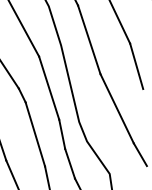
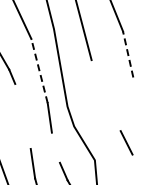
line: (136, 66) -> (128, 54), solid -> dashed
line: (49, 87) -> (39, 70), solid -> dashed
line: (116, 108) -> (105, 95), removed
line: (35, 134) -> (23, 116), removed
line: (70, 163) -> (56, 147), removed

